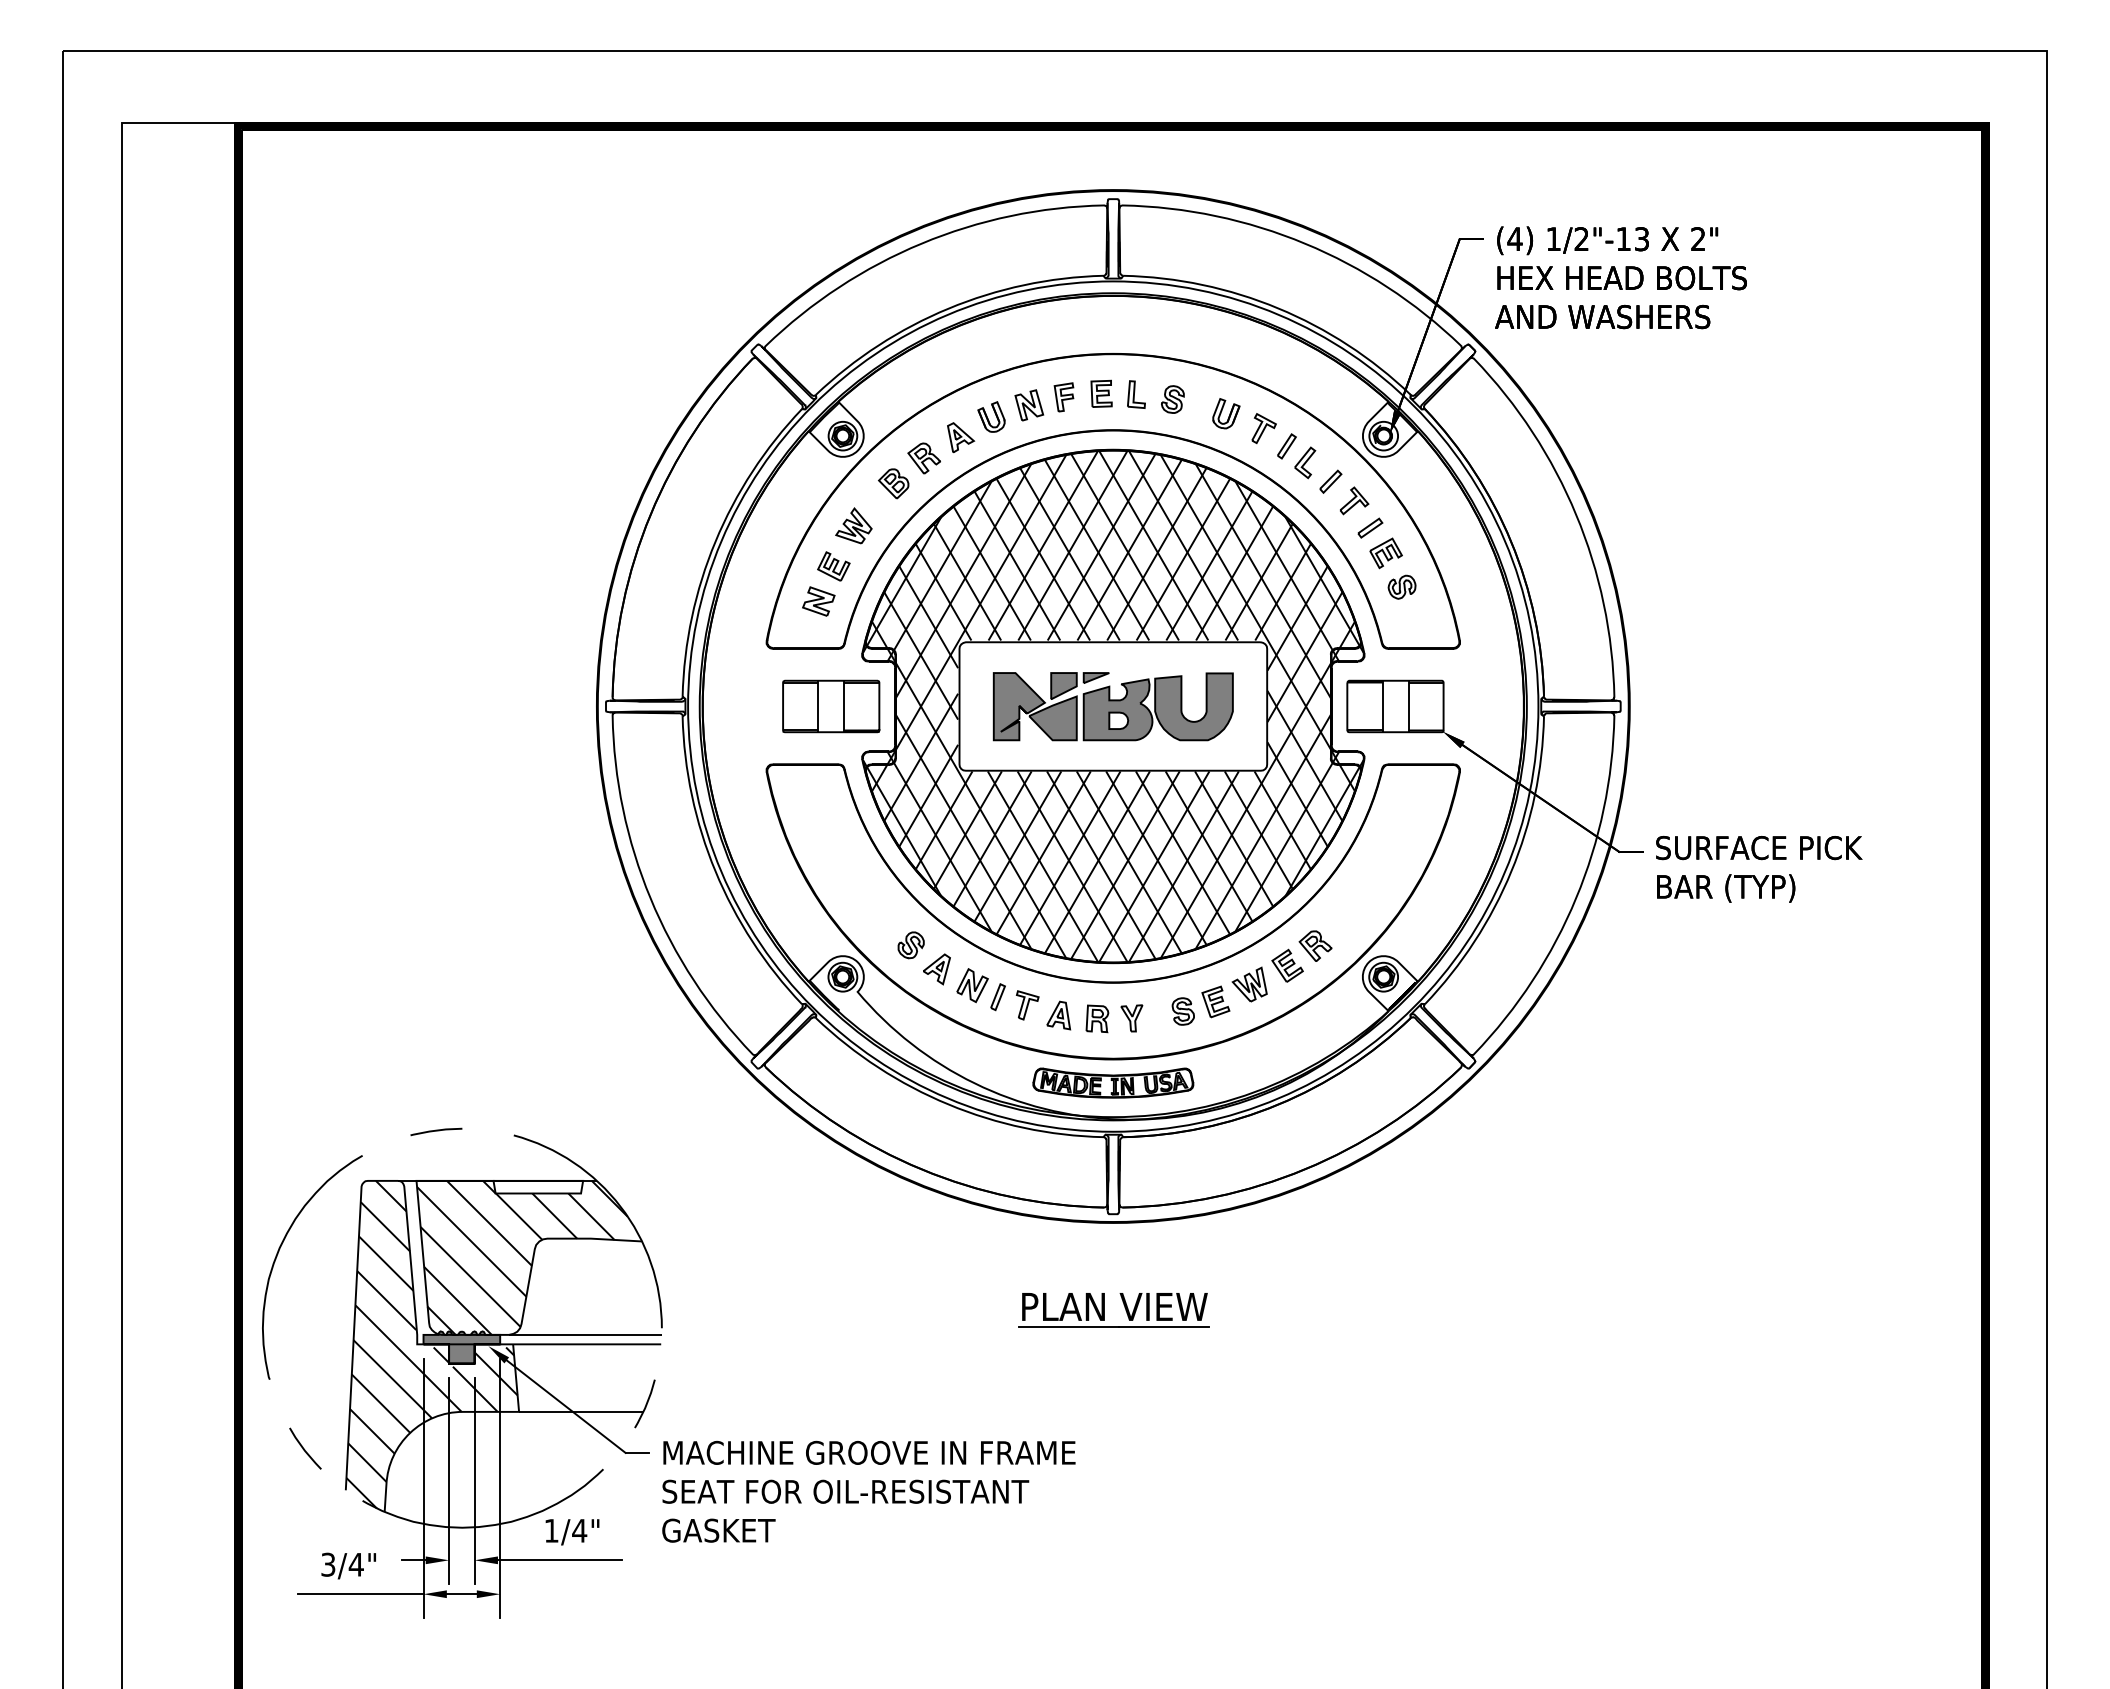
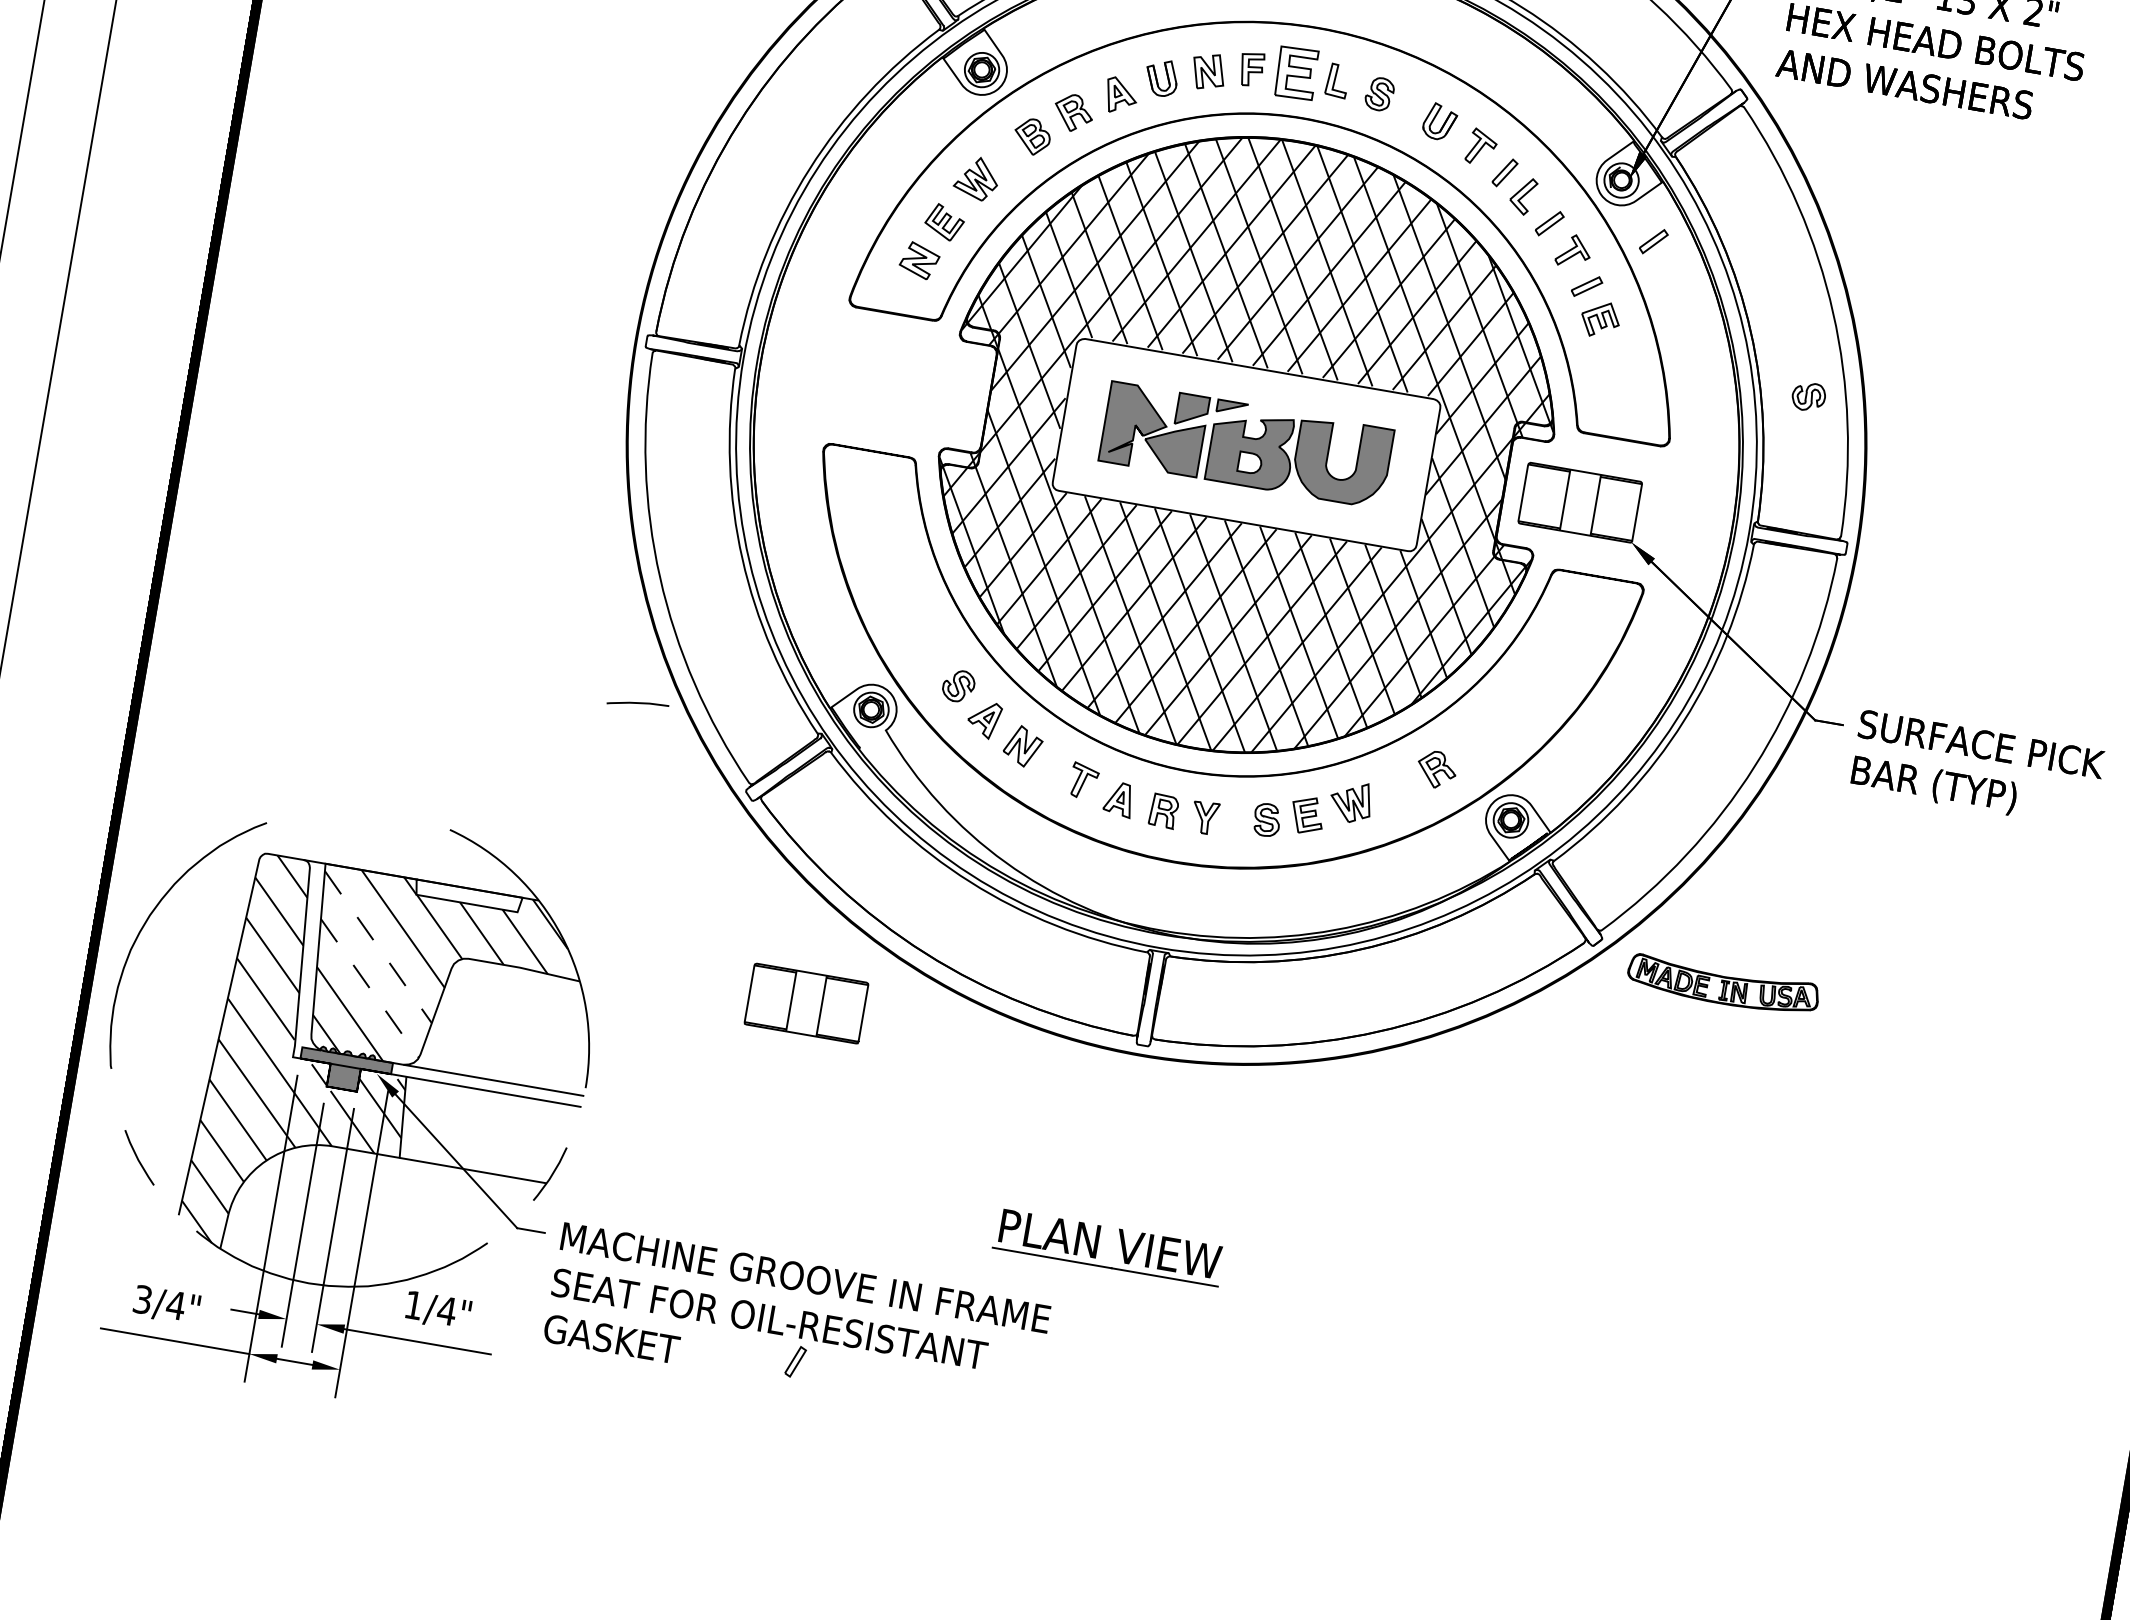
part: (1101, 393) -> (1296, 72), size x1.6
part: (1418, 481) -> (1653, 241), added
part: (1401, 586) -> (1808, 395), moved
part: (831, 706) -> (806, 1003), moved
part: (1287, 965) -> (1399, 786), removed
part: (997, 997) -> (794, 1362), moved
part: (1113, 1082) -> (1723, 985), moved
line: (436, 1131) -> (638, 704), moved
line: (472, 1242) -> (379, 948), solid -> dashed
line: (470, 1277) -> (369, 989), solid -> dashed
part: (1104, 1310) -> (1097, 1246), moved

